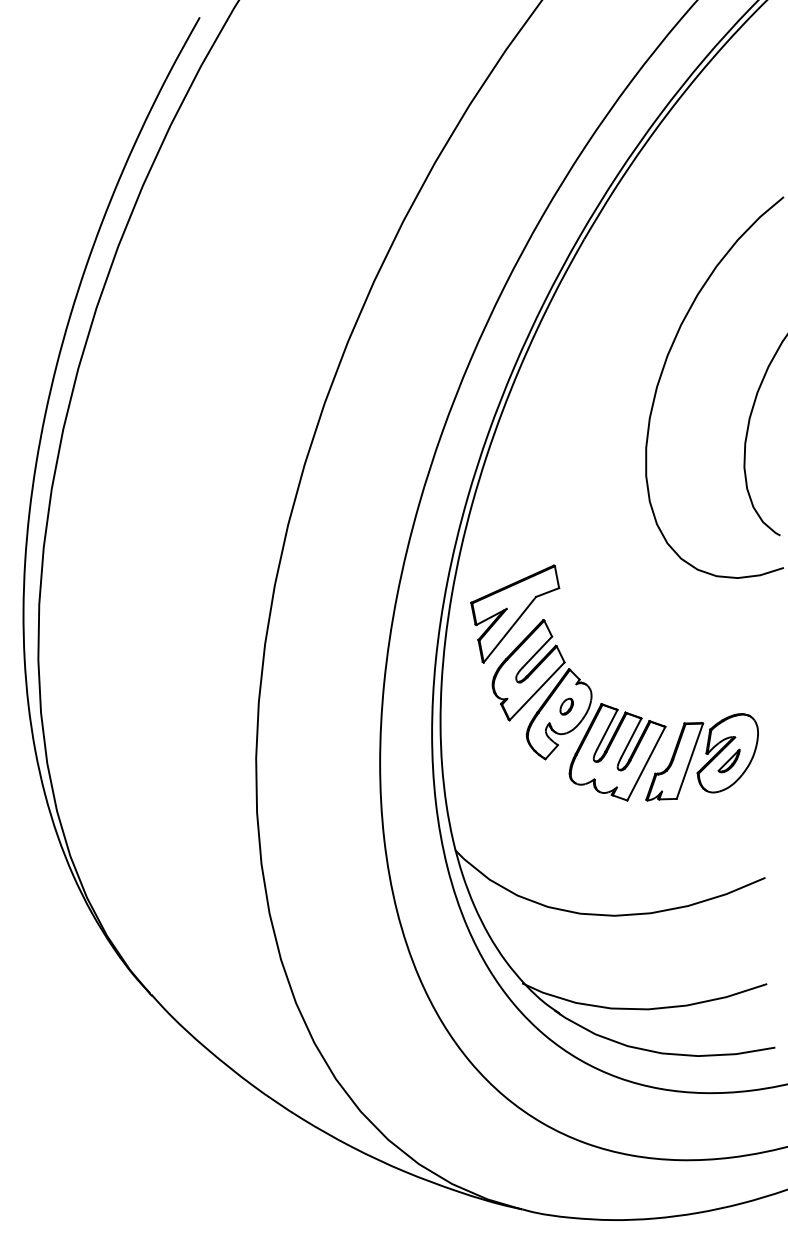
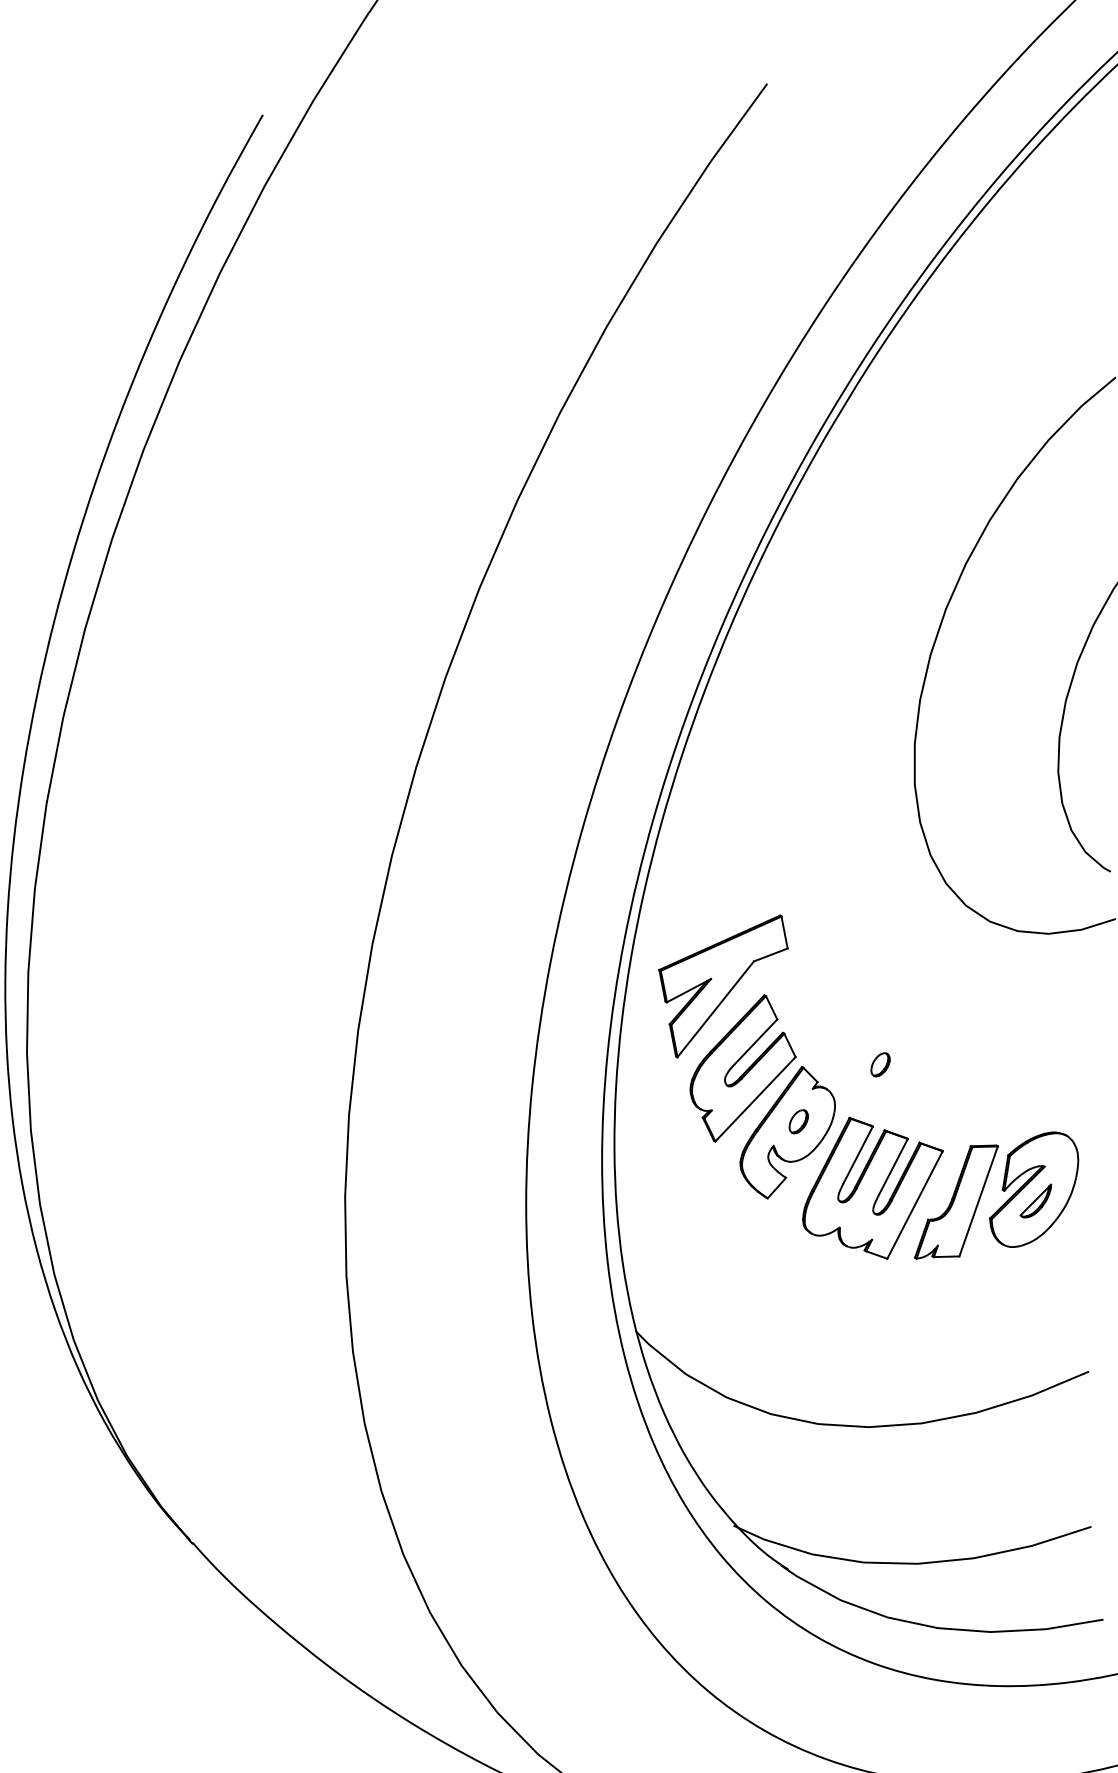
part: (622, 667) -> (880, 1064), added

